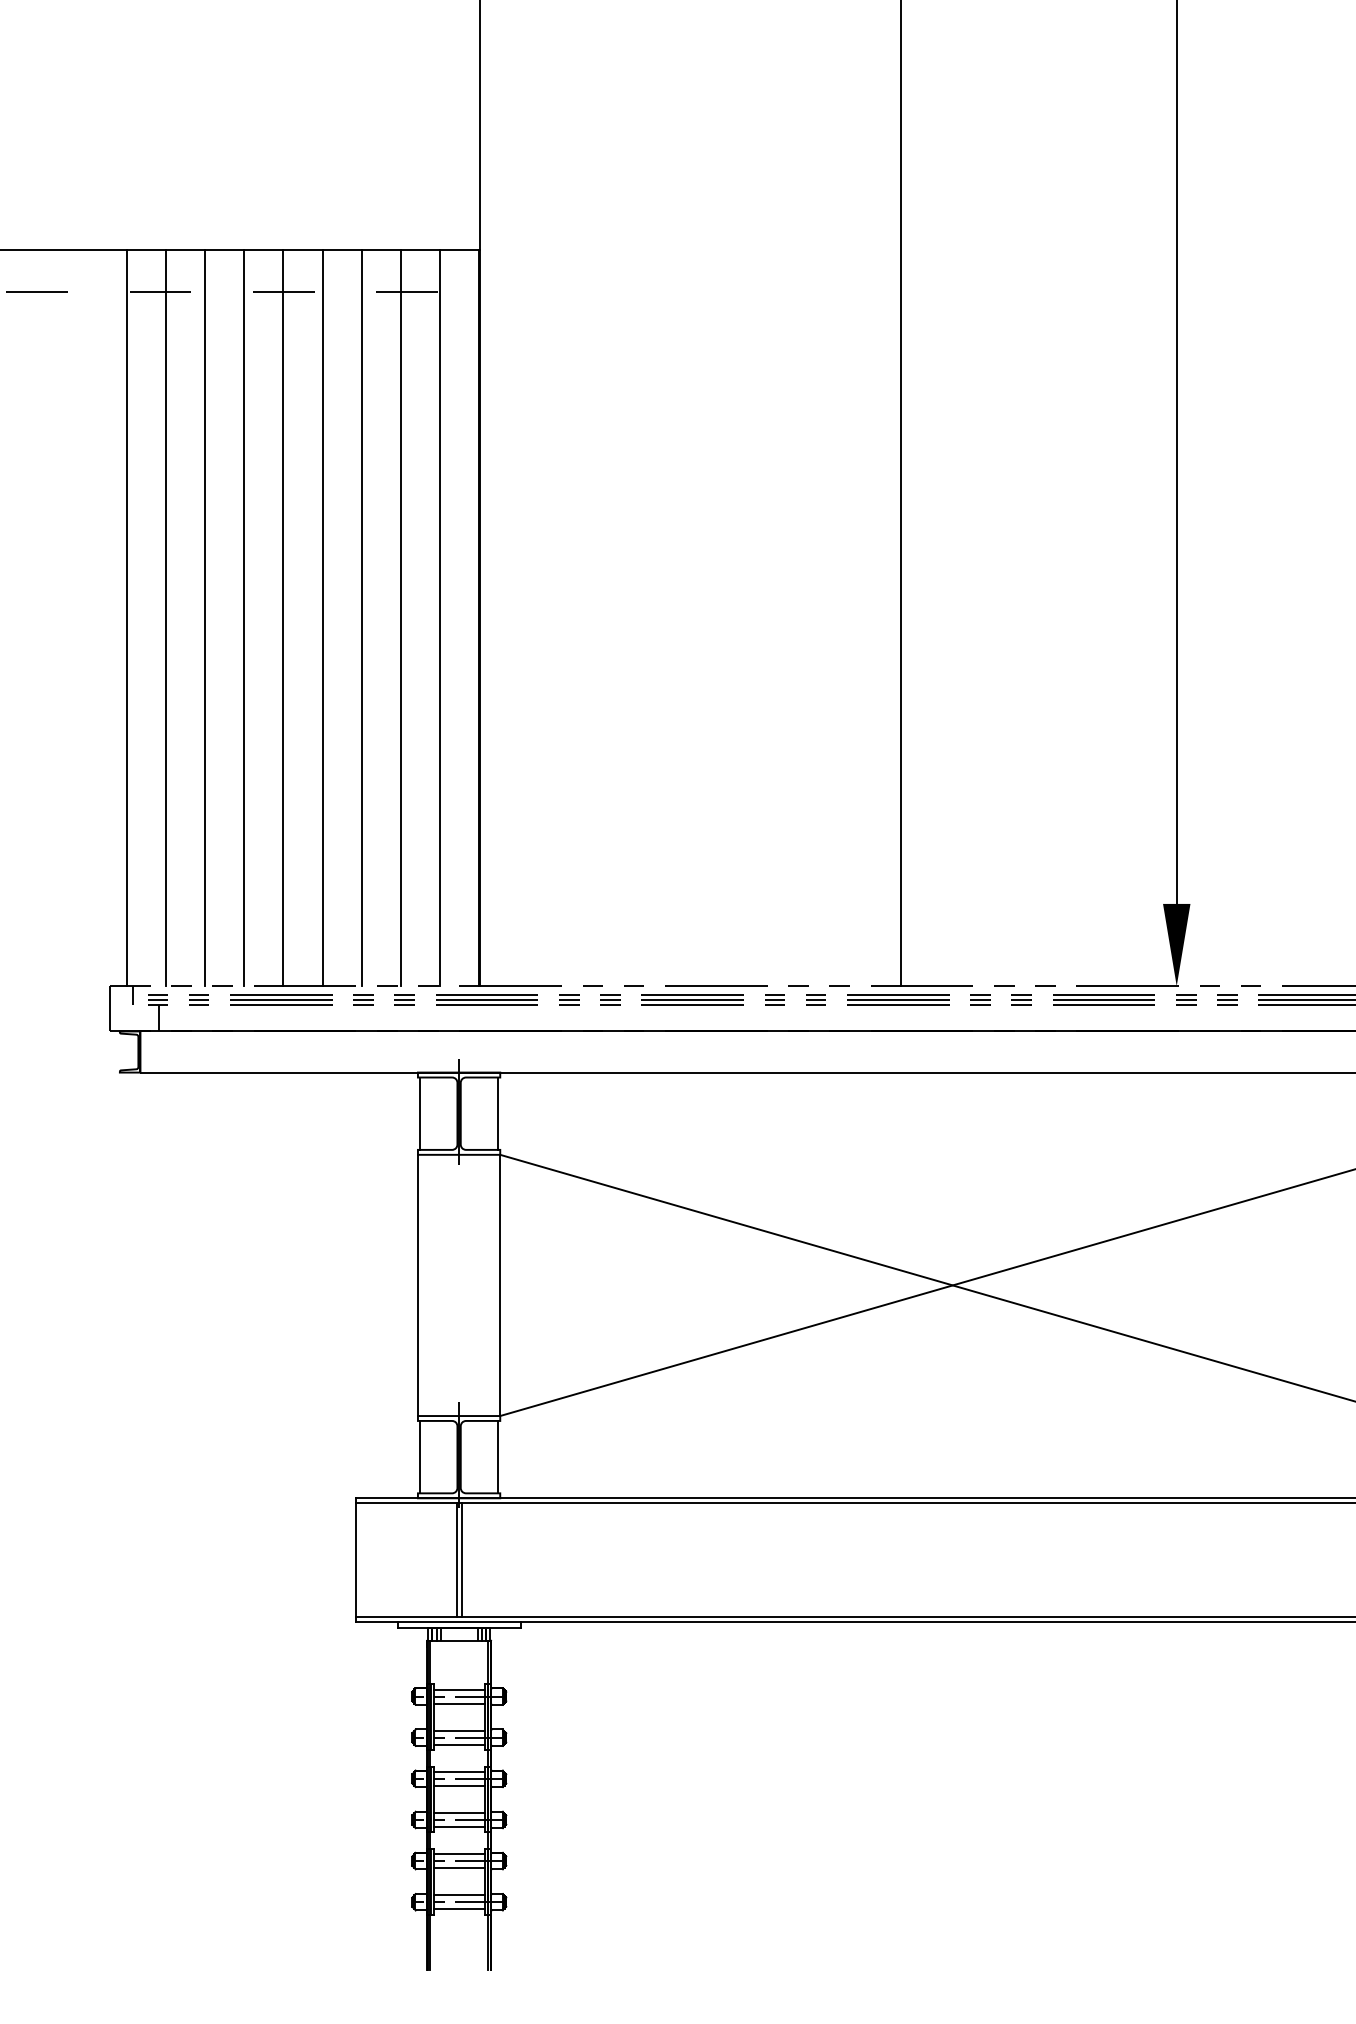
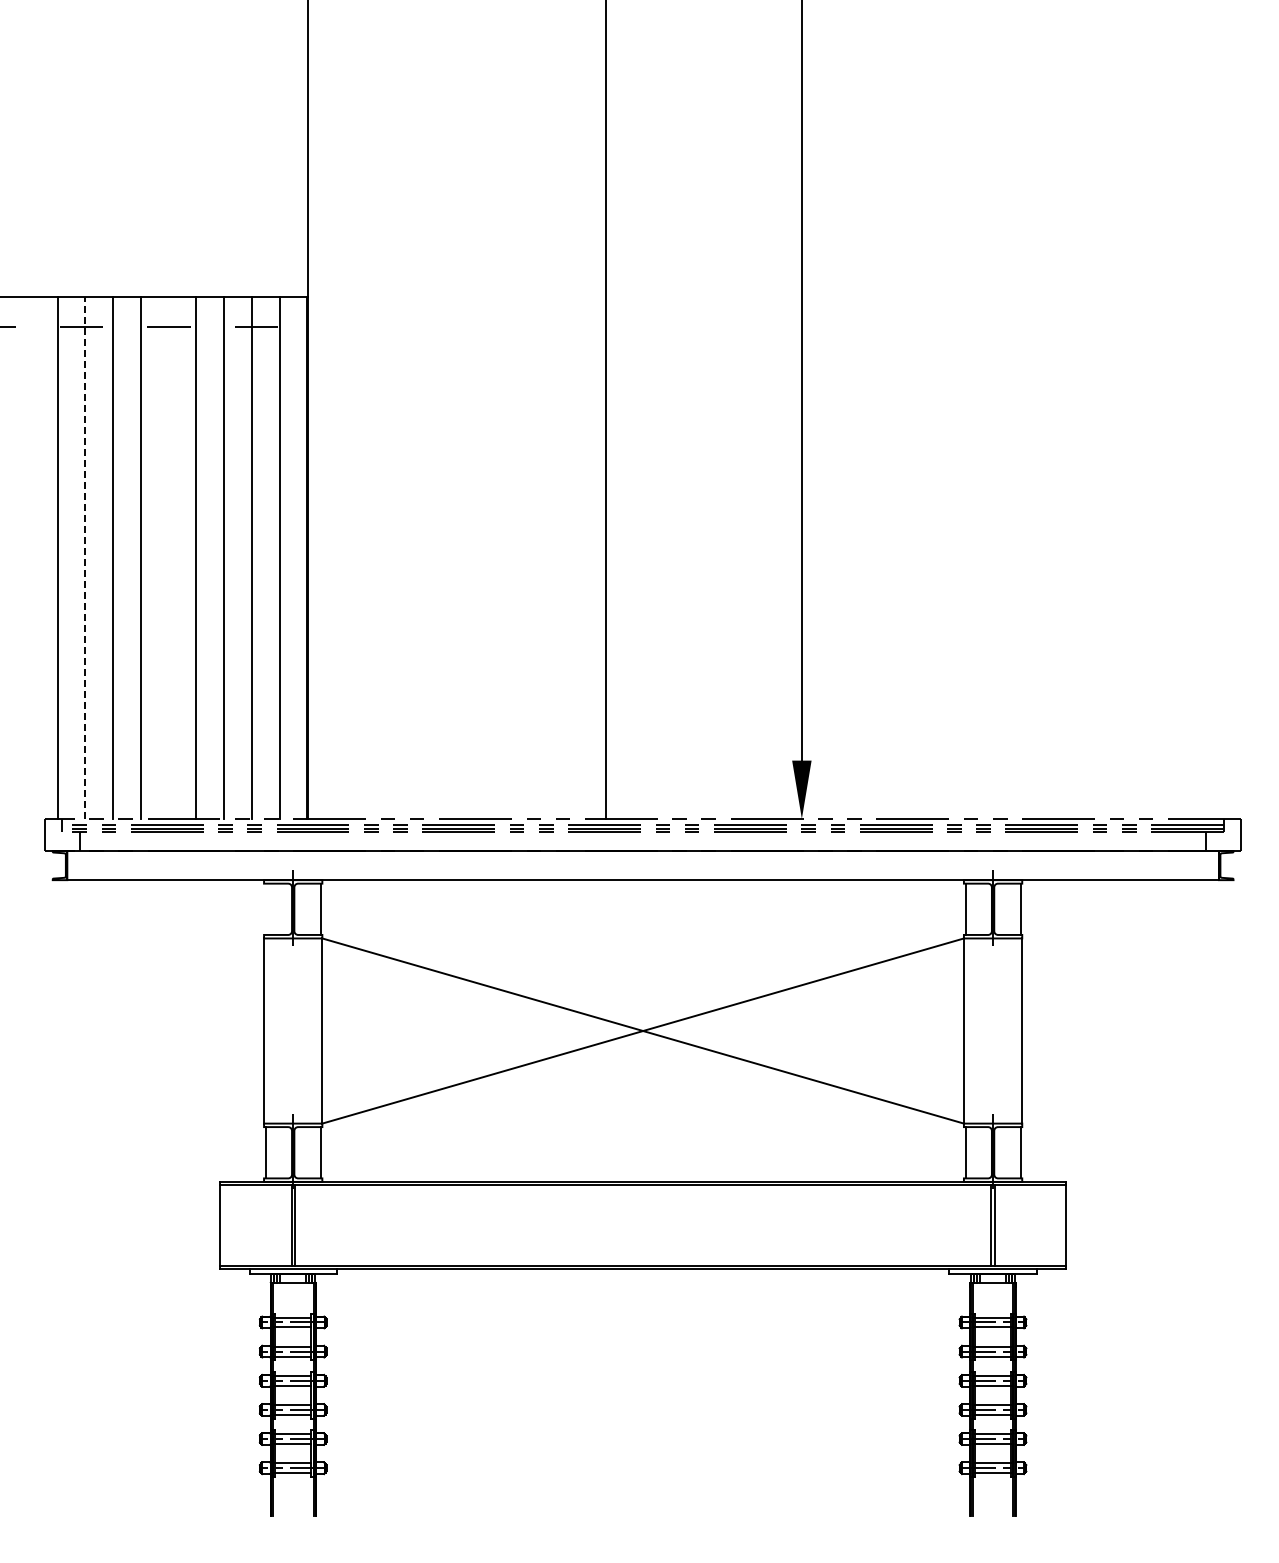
line: (283, 617) -> (168, 557), removed
line: (166, 618) -> (85, 558), solid -> dashed
line: (420, 1112) -> (265, 908), removed

